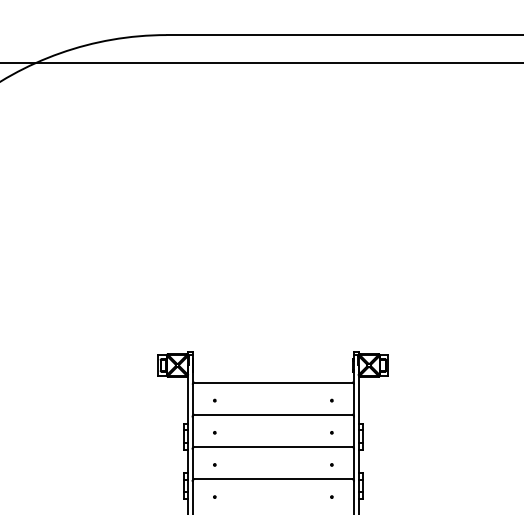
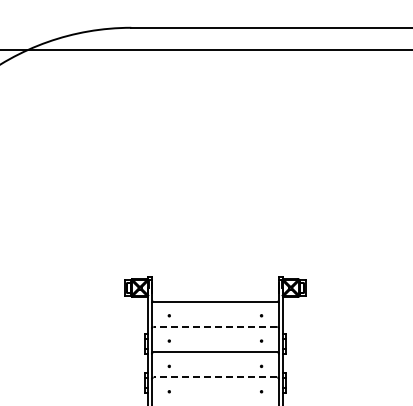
line: (273, 414) -> (215, 326), solid -> dashed
line: (273, 479) -> (215, 377), solid -> dashed

